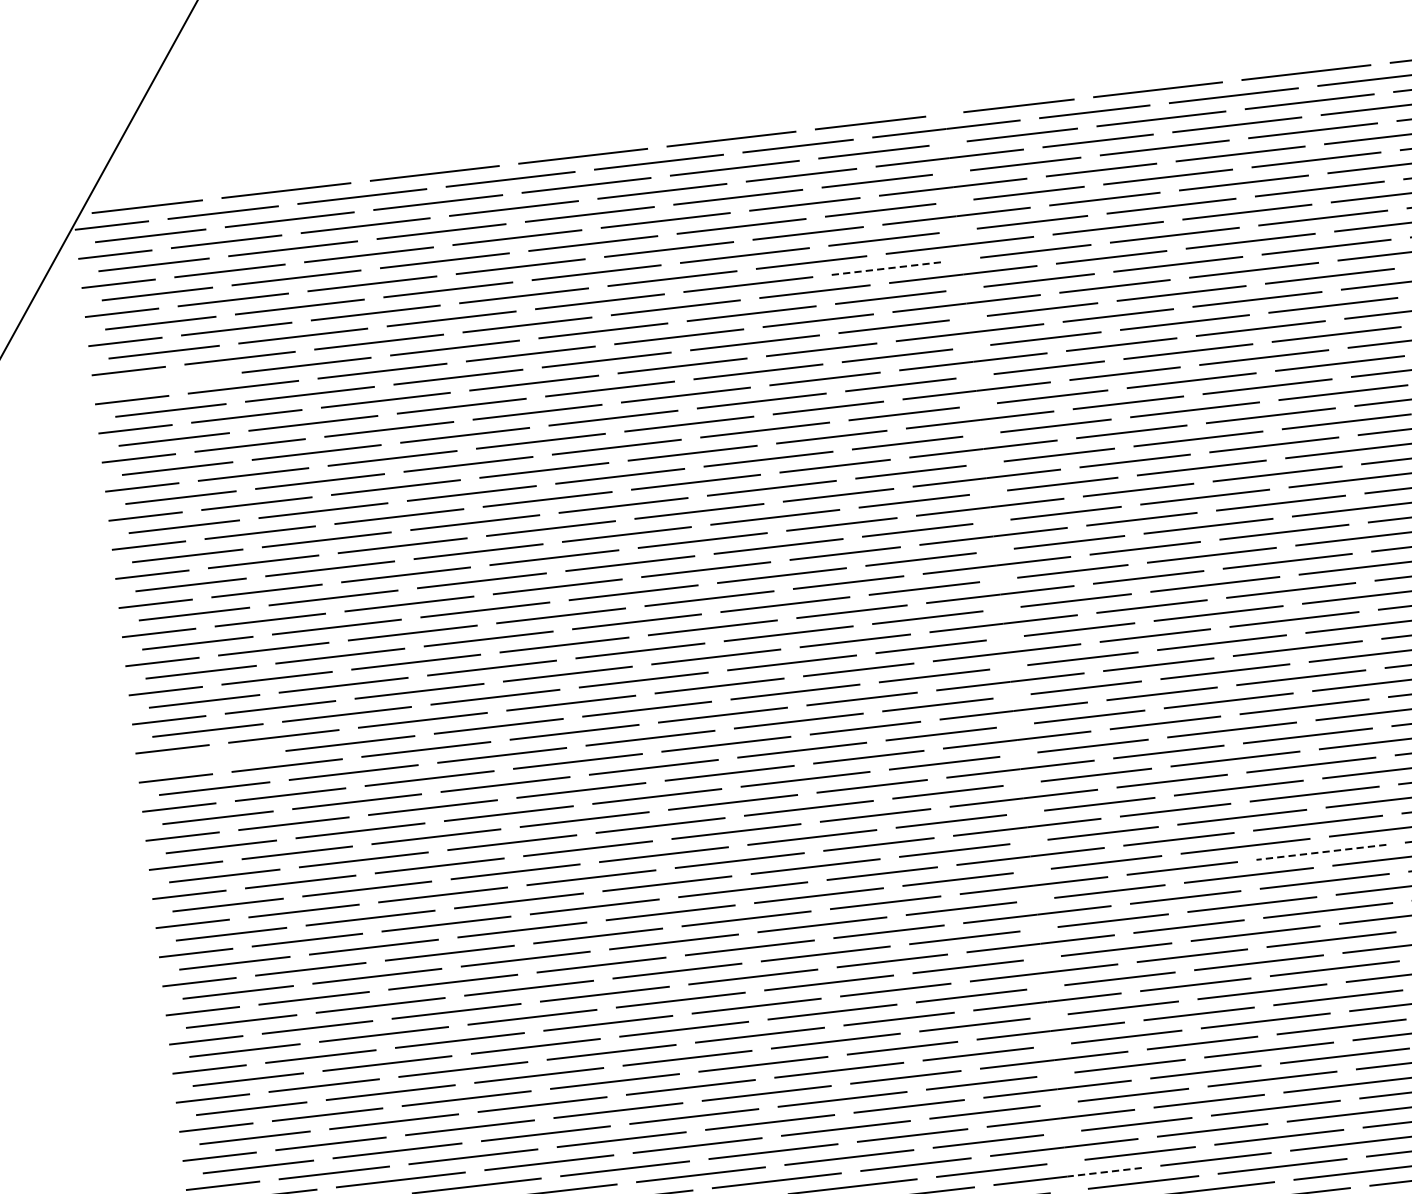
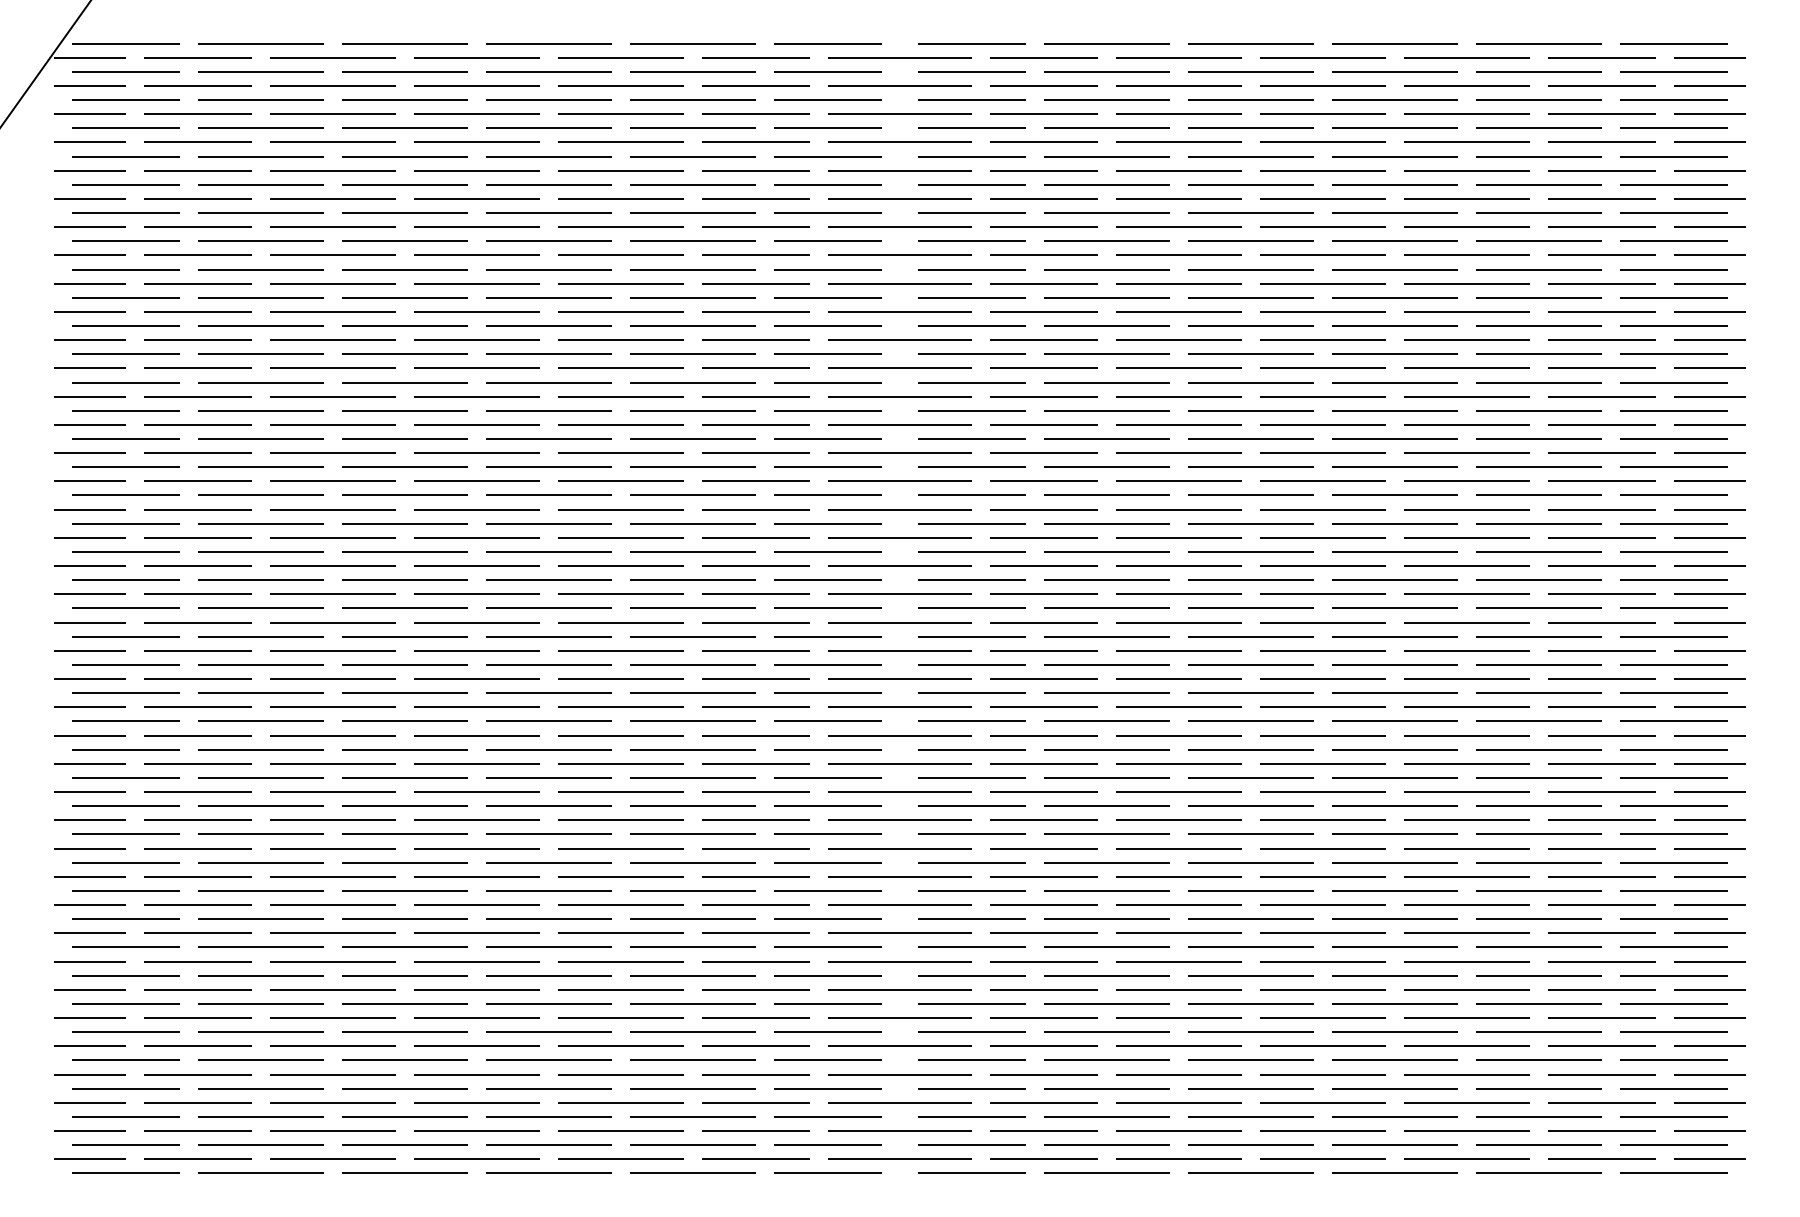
line: (887, 268) -> (828, 184), dashed -> solid
line: (166, 380) -> (125, 212), added
line: (210, 758) -> (125, 579), added
line: (1320, 852) -> (1178, 792), dashed -> solid
line: (1104, 1172) -> (935, 1074), dashed -> solid

